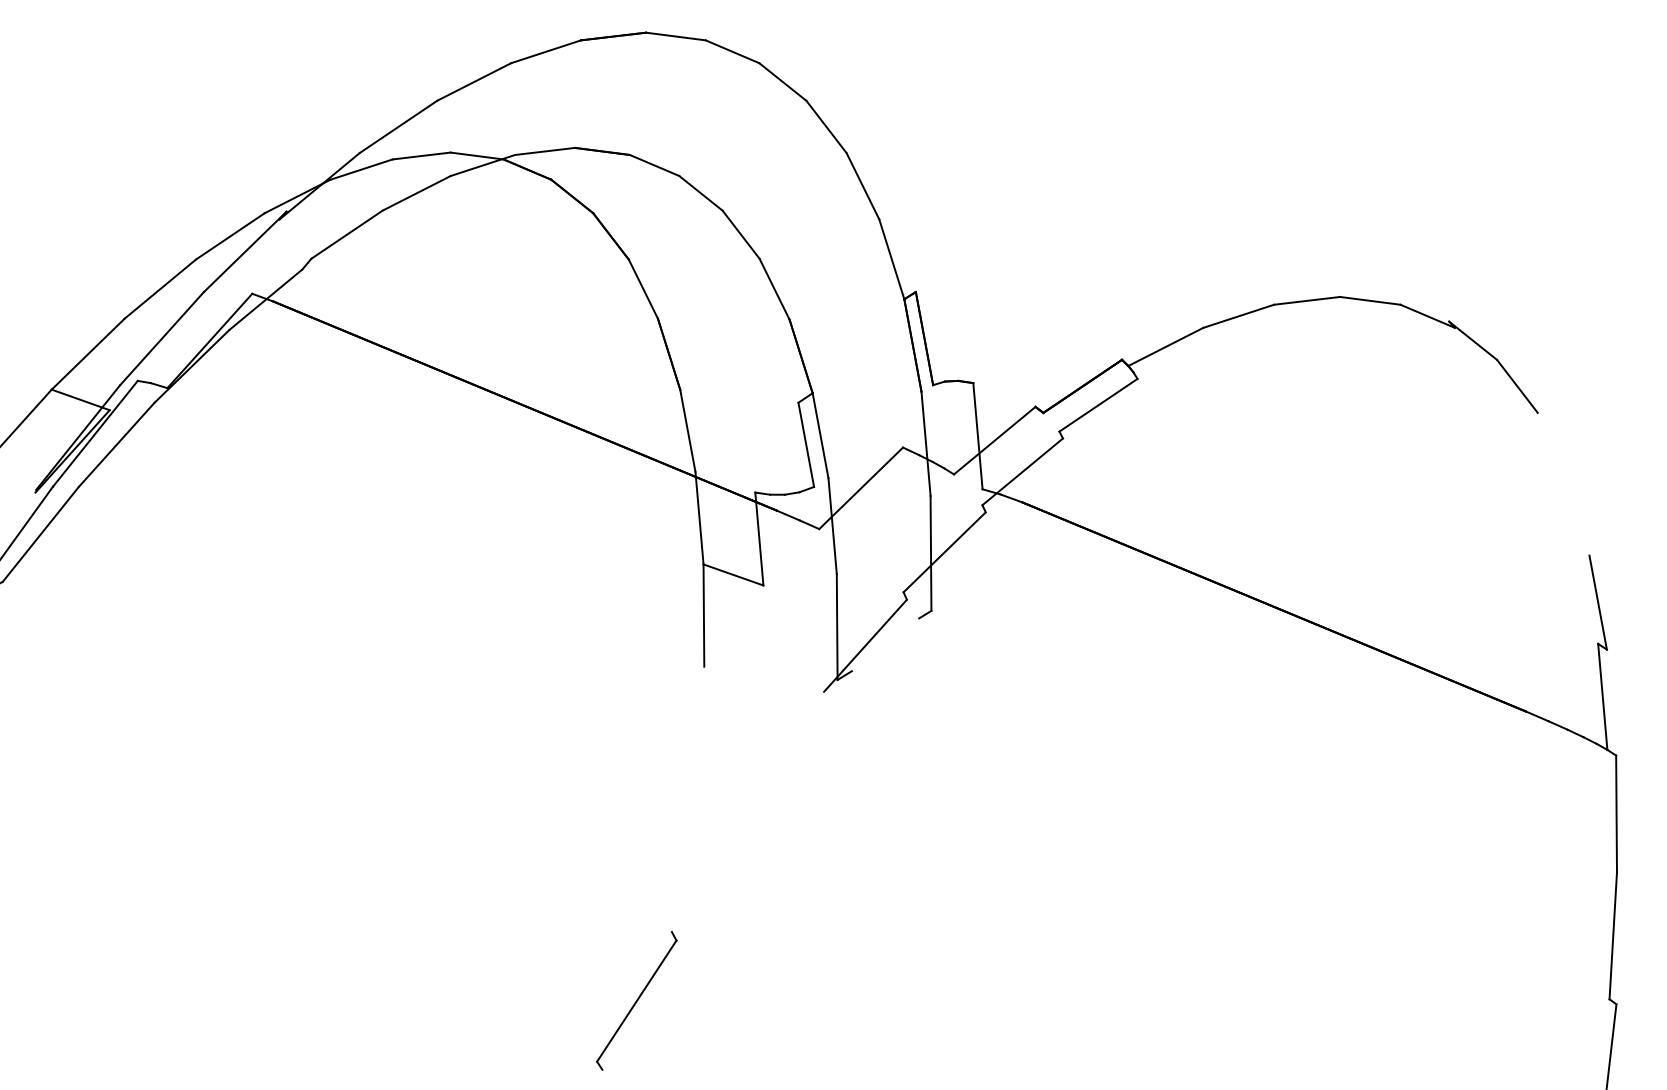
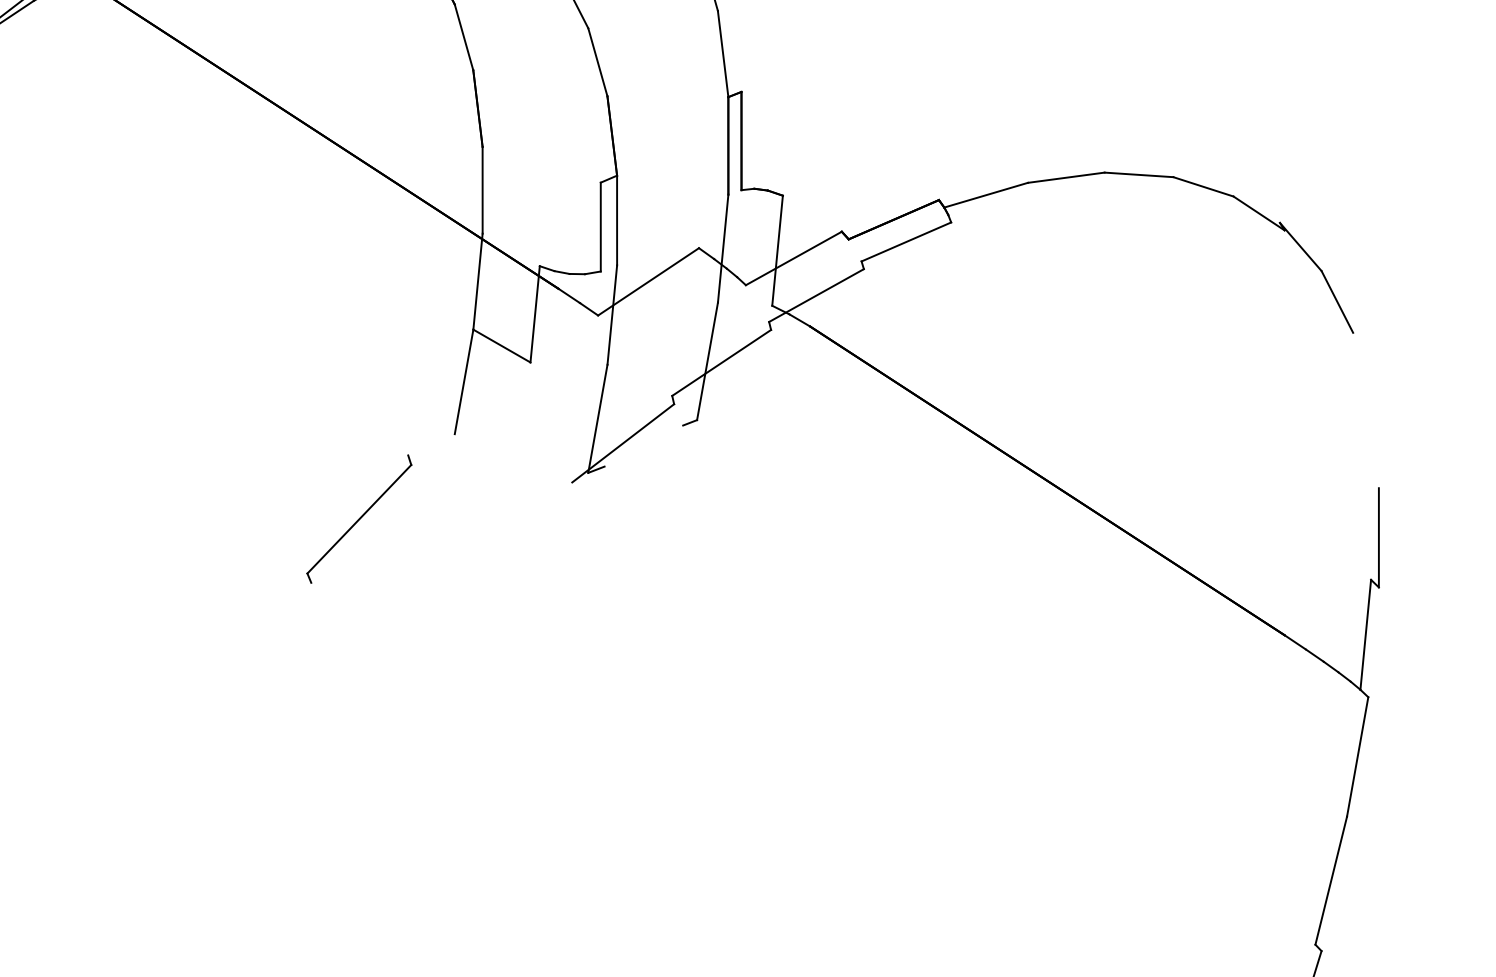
part: (636, 1000) -> (359, 518), moved

